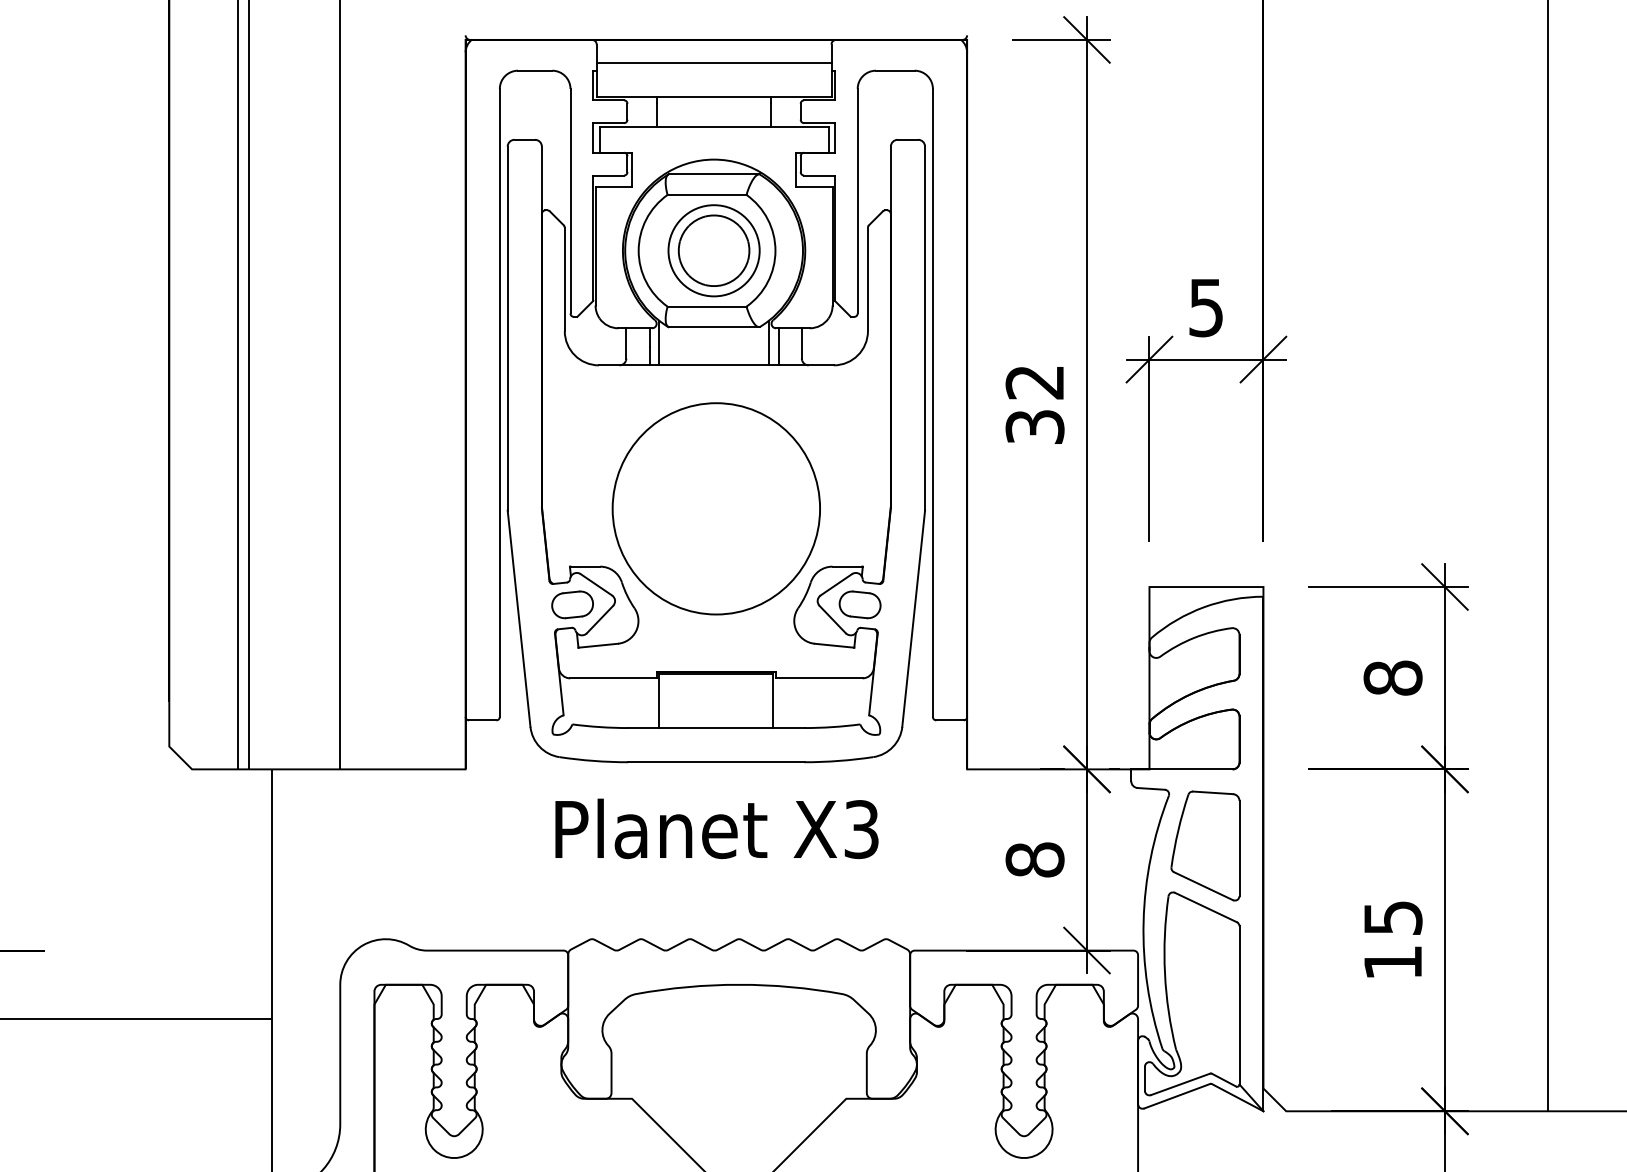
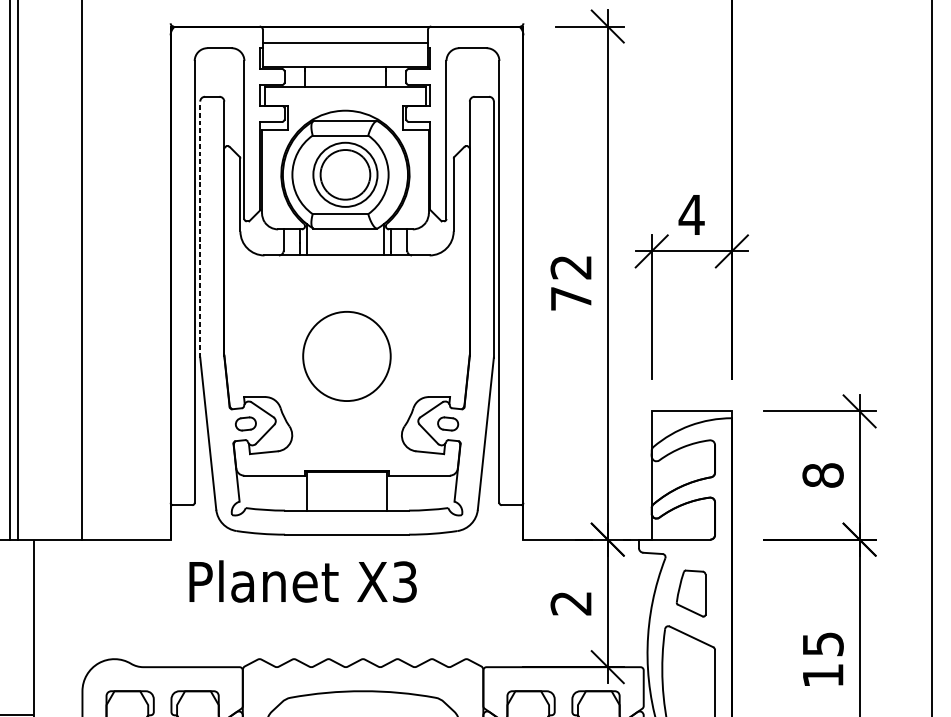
text: (1205, 308) -> (691, 215), 5 -> 4
line: (507, 328) -> (200, 229), solid -> dashed
text: (1034, 426) -> (570, 298), 32 -> 72
part: (715, 508) -> (346, 356), size x0.6
part: (572, 604) -> (245, 423), size x0.7
part: (859, 604) -> (447, 423), size x0.7
text: (716, 828) -> (302, 581), moved
part: (1205, 845) -> (691, 593), size x0.6
text: (1034, 859) -> (570, 603), 8 -> 2

